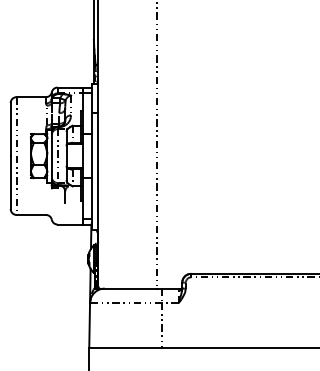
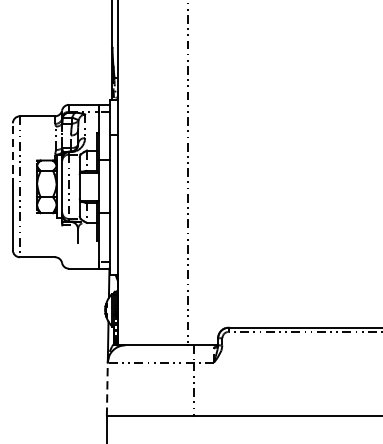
line: (10, 129) -> (12, 155), solid -> dashed
line: (89, 324) -> (107, 388), solid -> dashed

